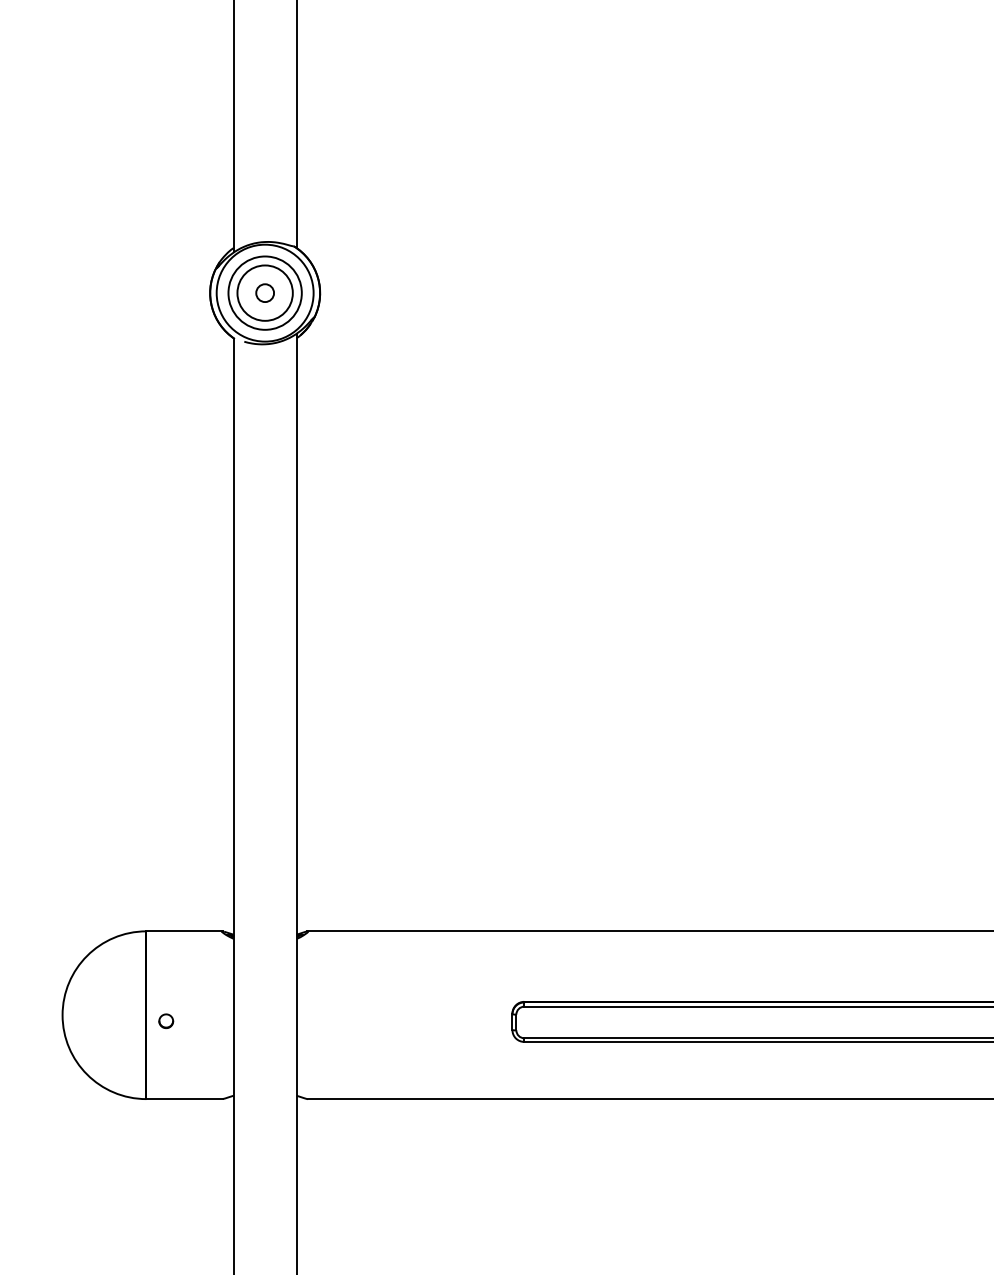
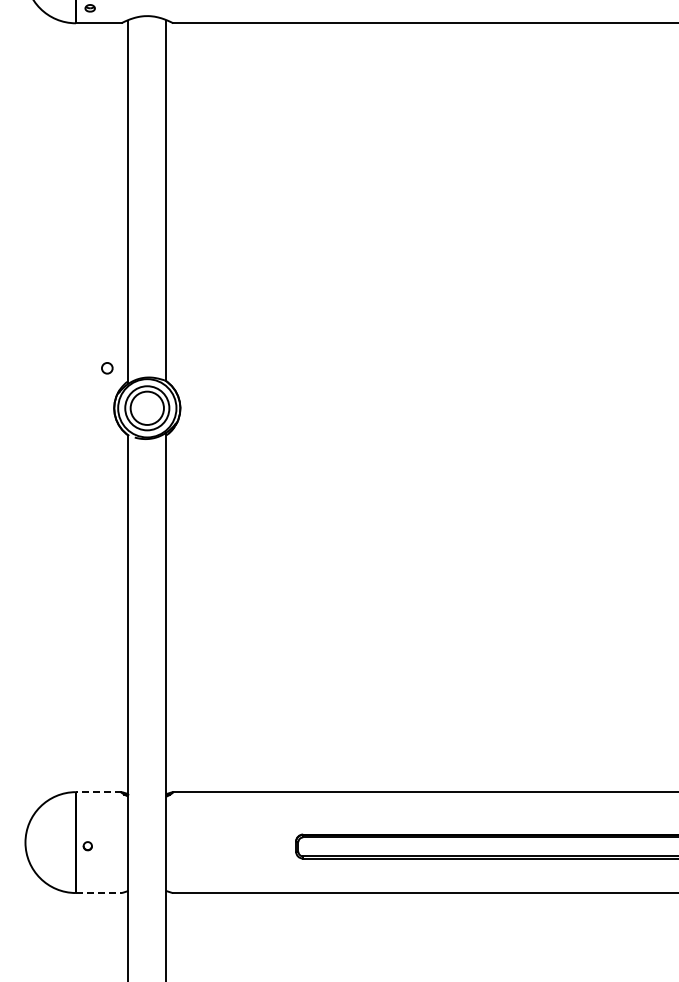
circle: (265, 293) -> (107, 368), moved
line: (183, 931) -> (98, 792), solid -> dashed
line: (183, 1099) -> (98, 893), solid -> dashed

